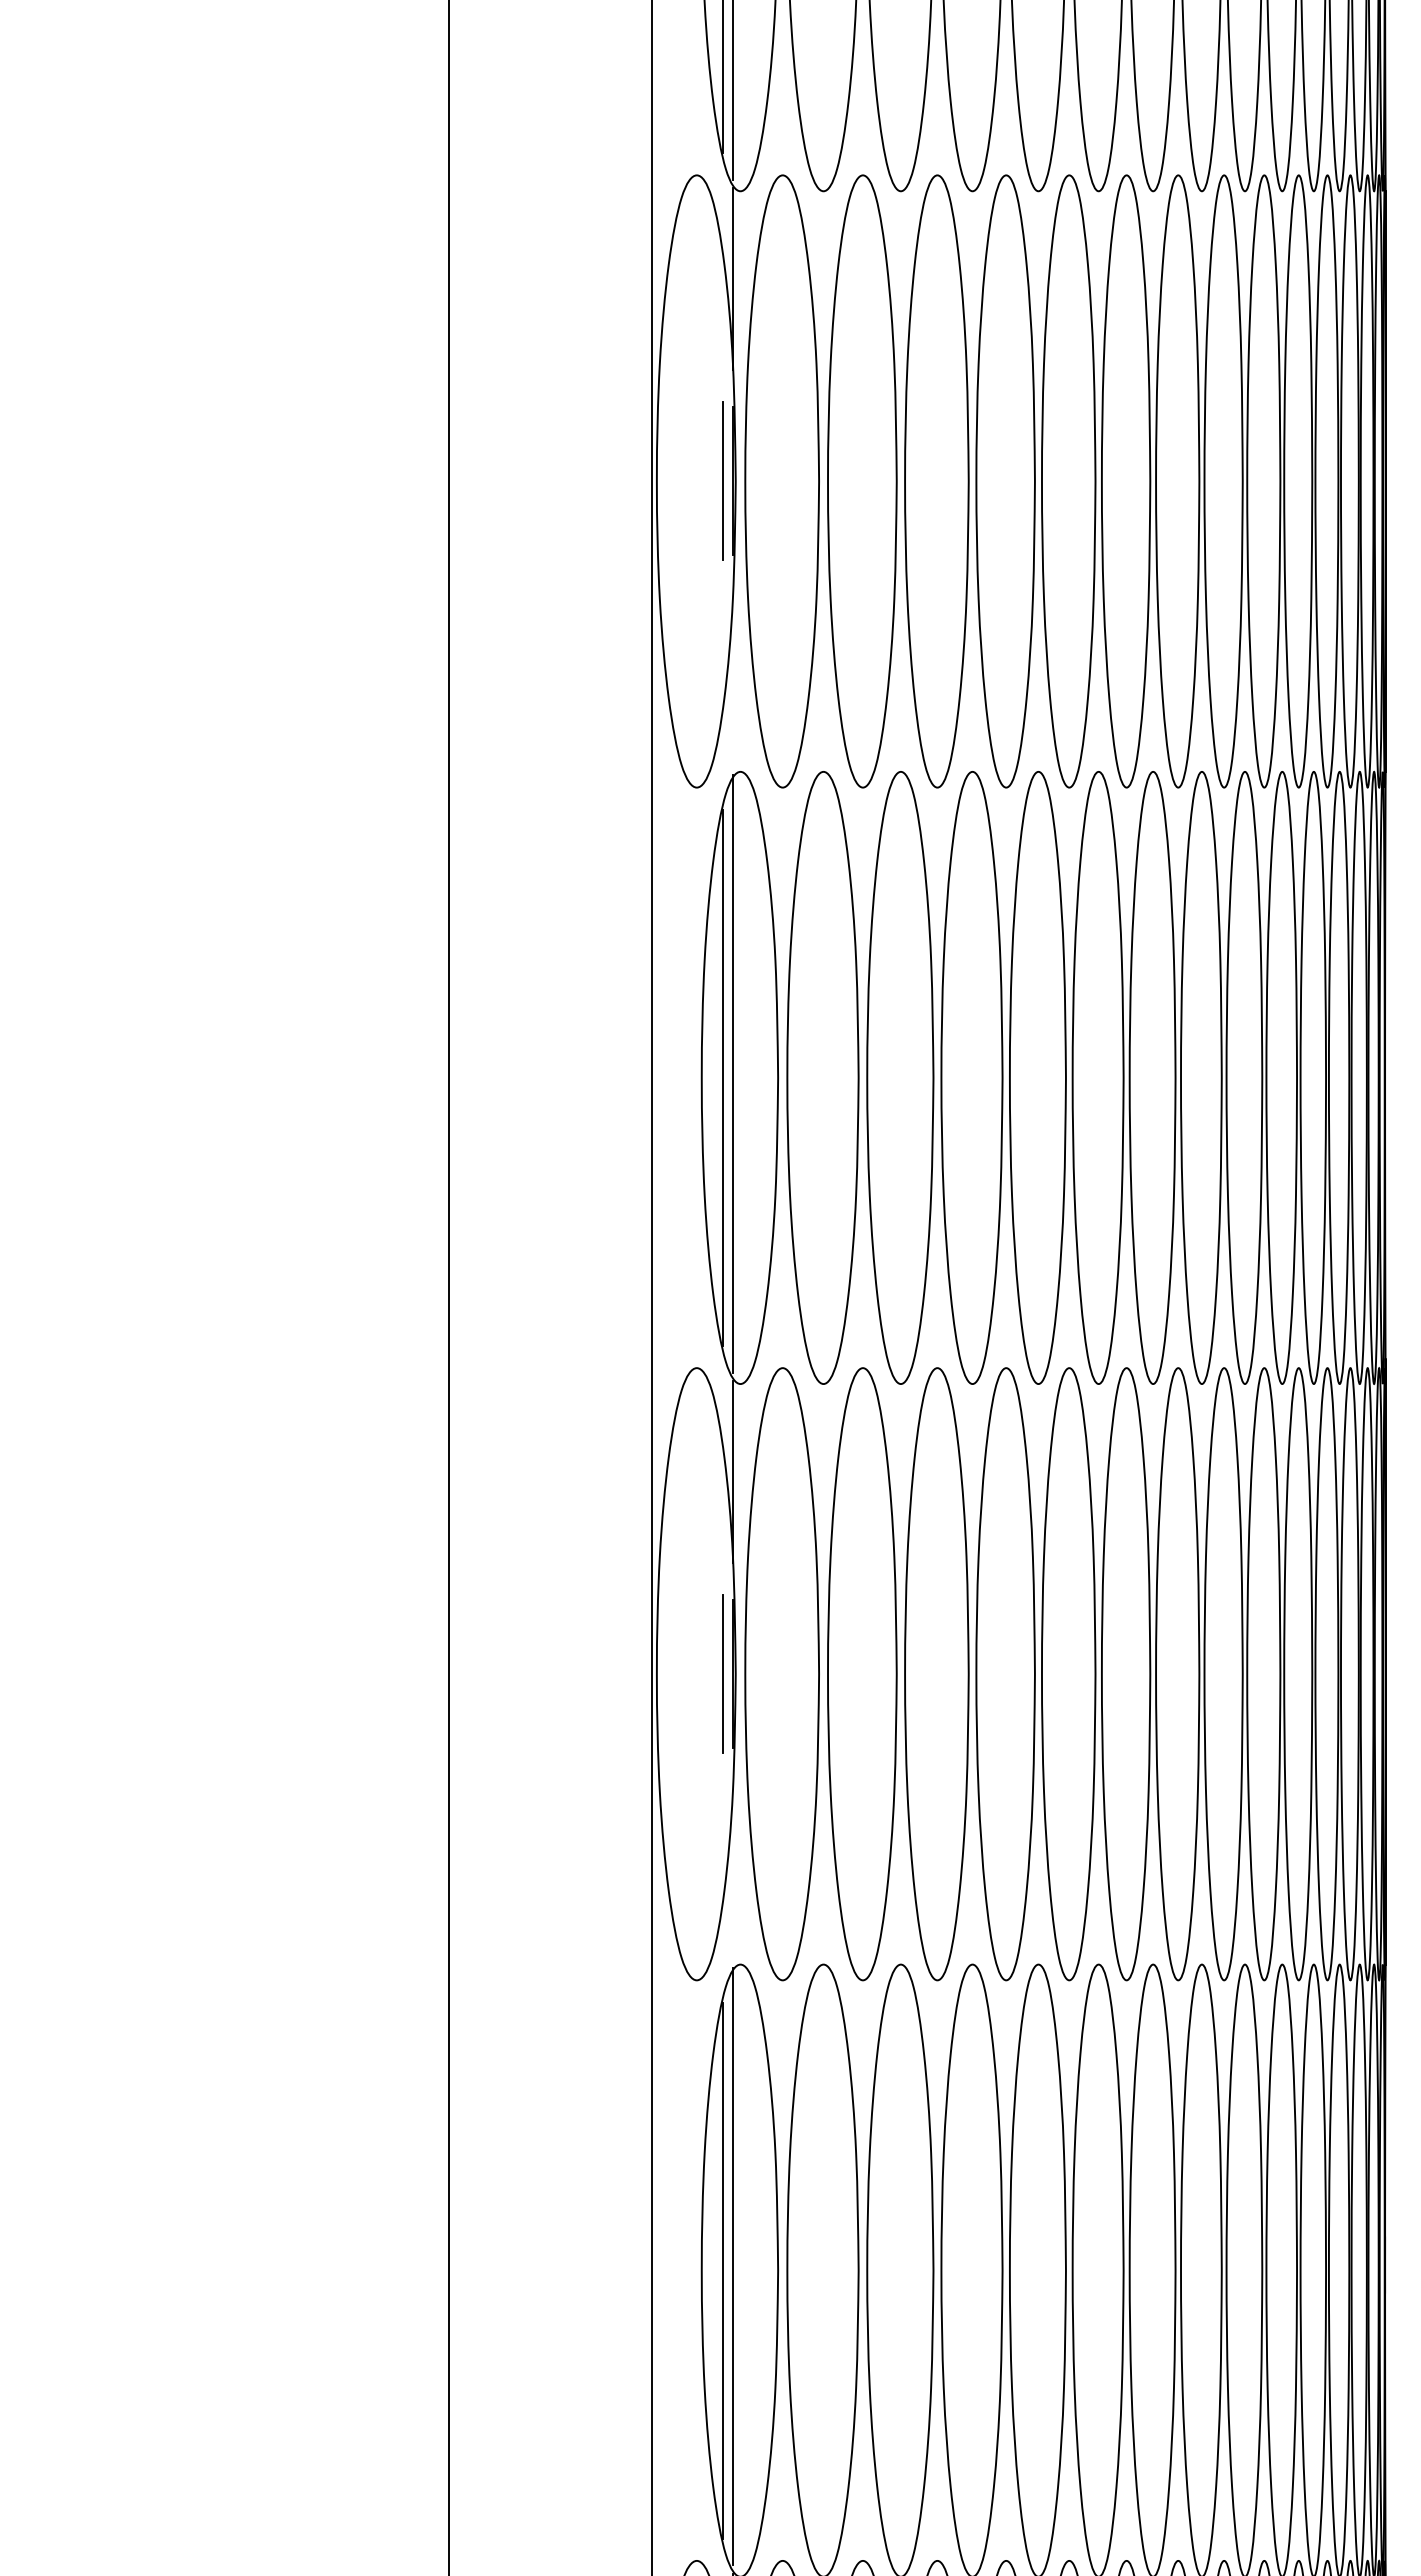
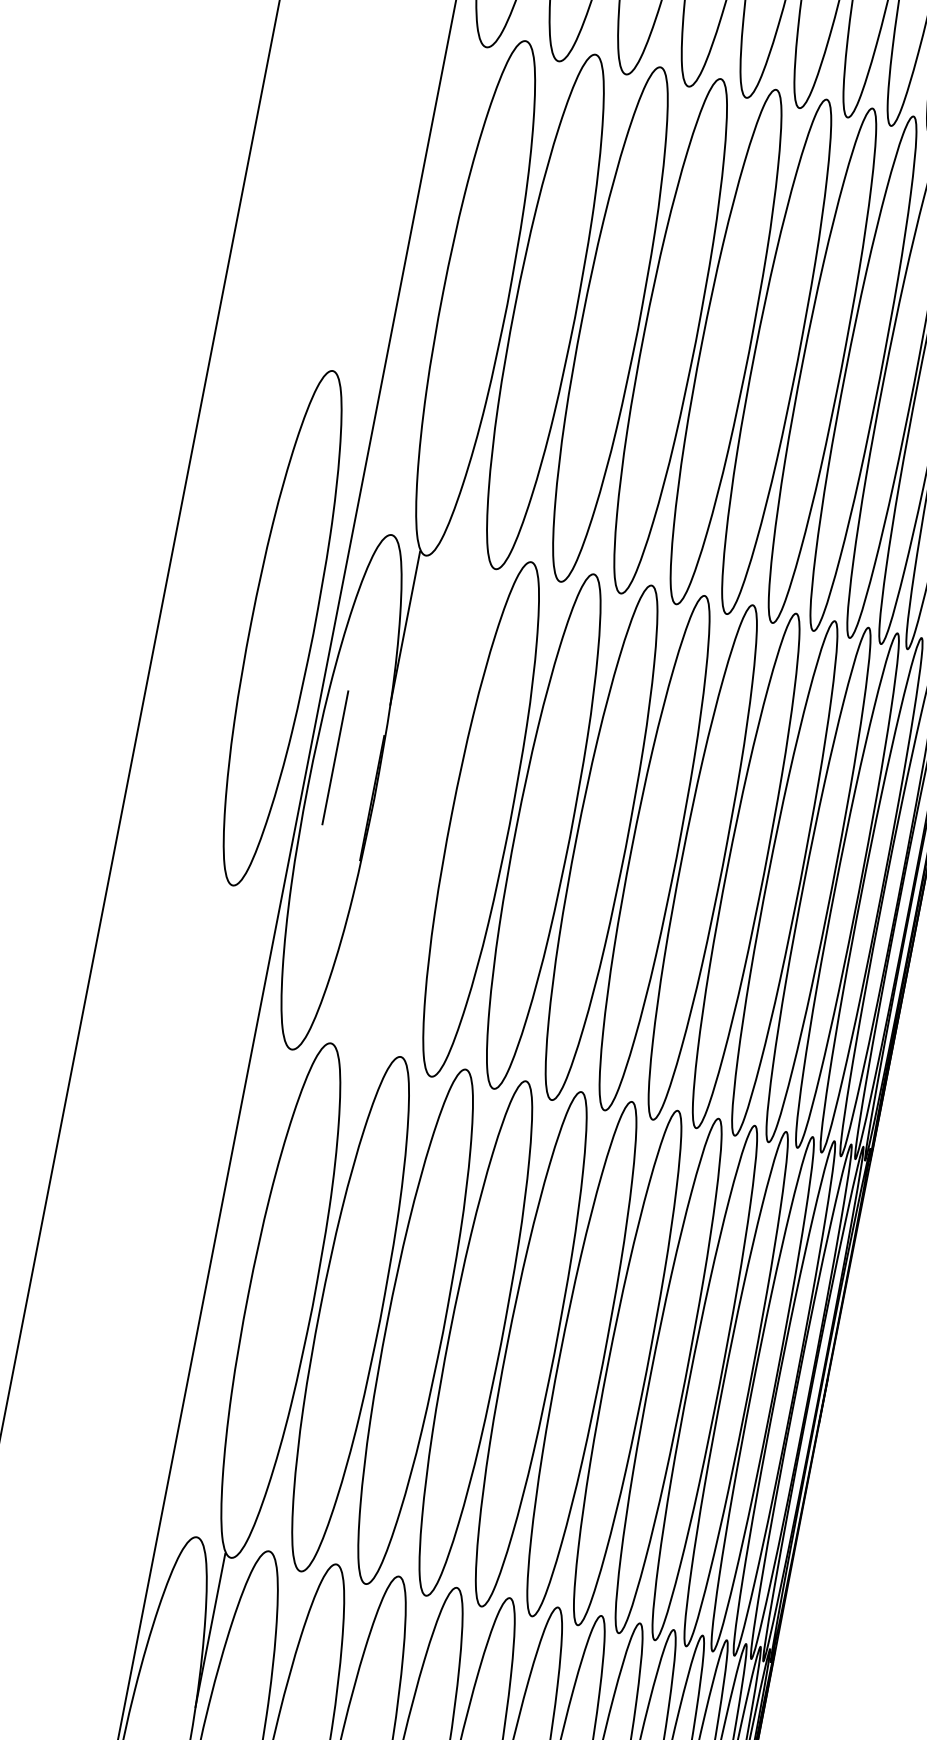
line: (733, 1073) -> (470, 293), removed
line: (722, 1077) -> (460, 295), removed
line: (722, 1673) -> (335, 757), moved
part: (781, 1674) -> (281, 628), moved
line: (733, 2266) -> (275, 1295), removed
line: (722, 2270) -> (265, 1297), removed

